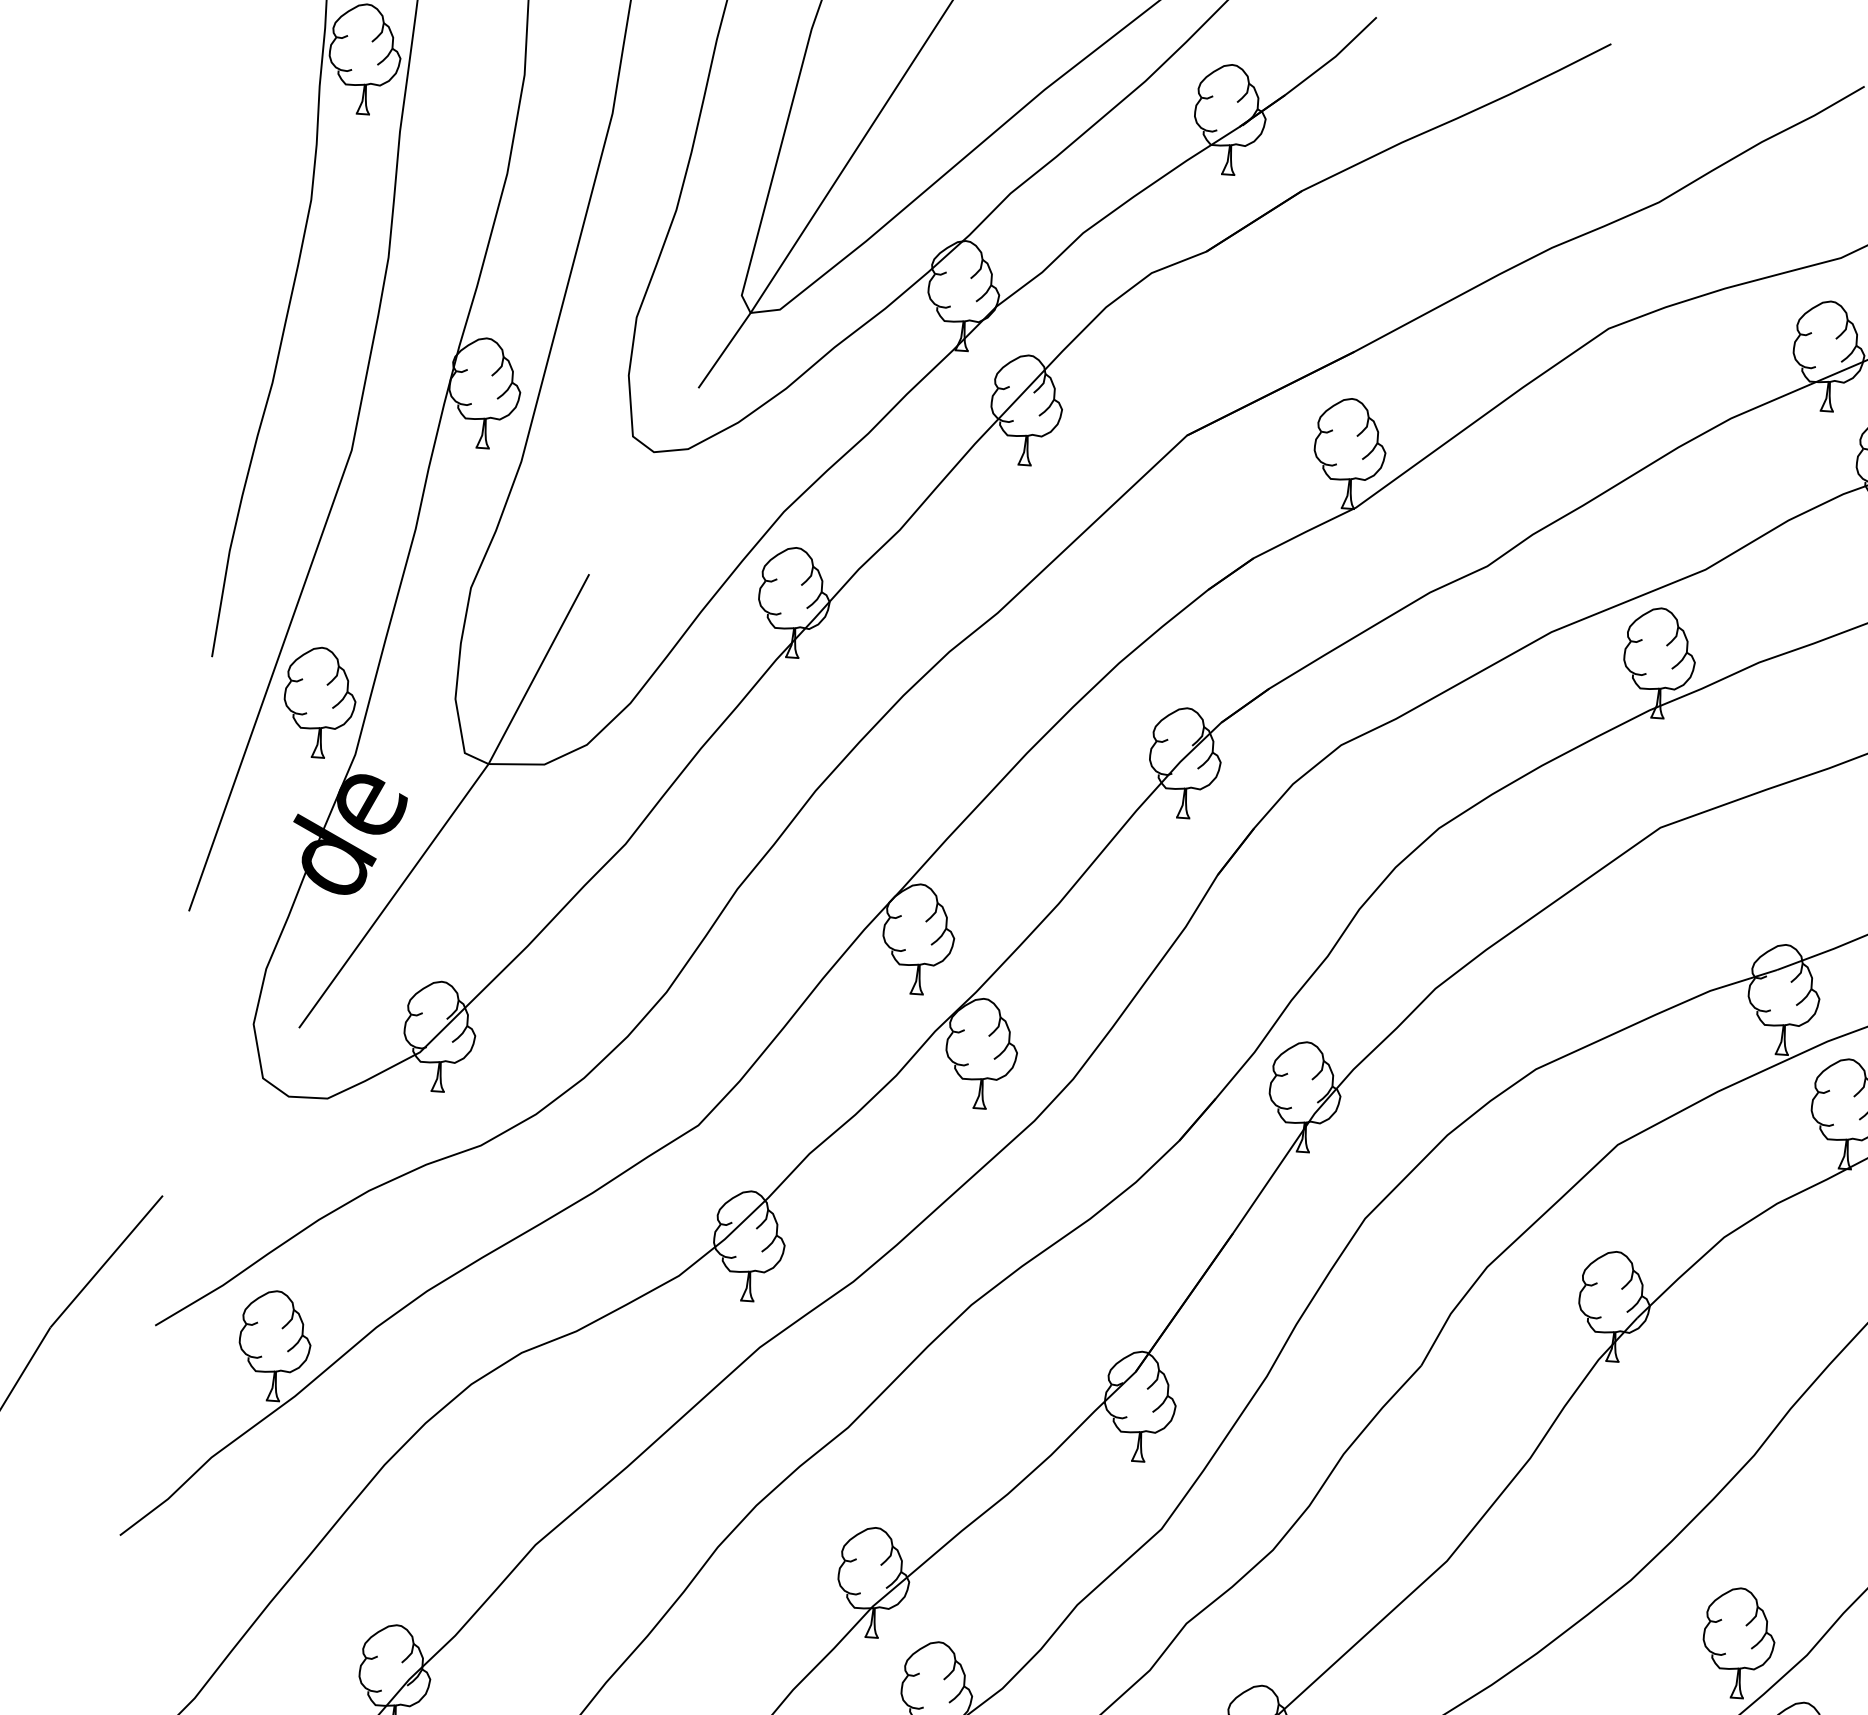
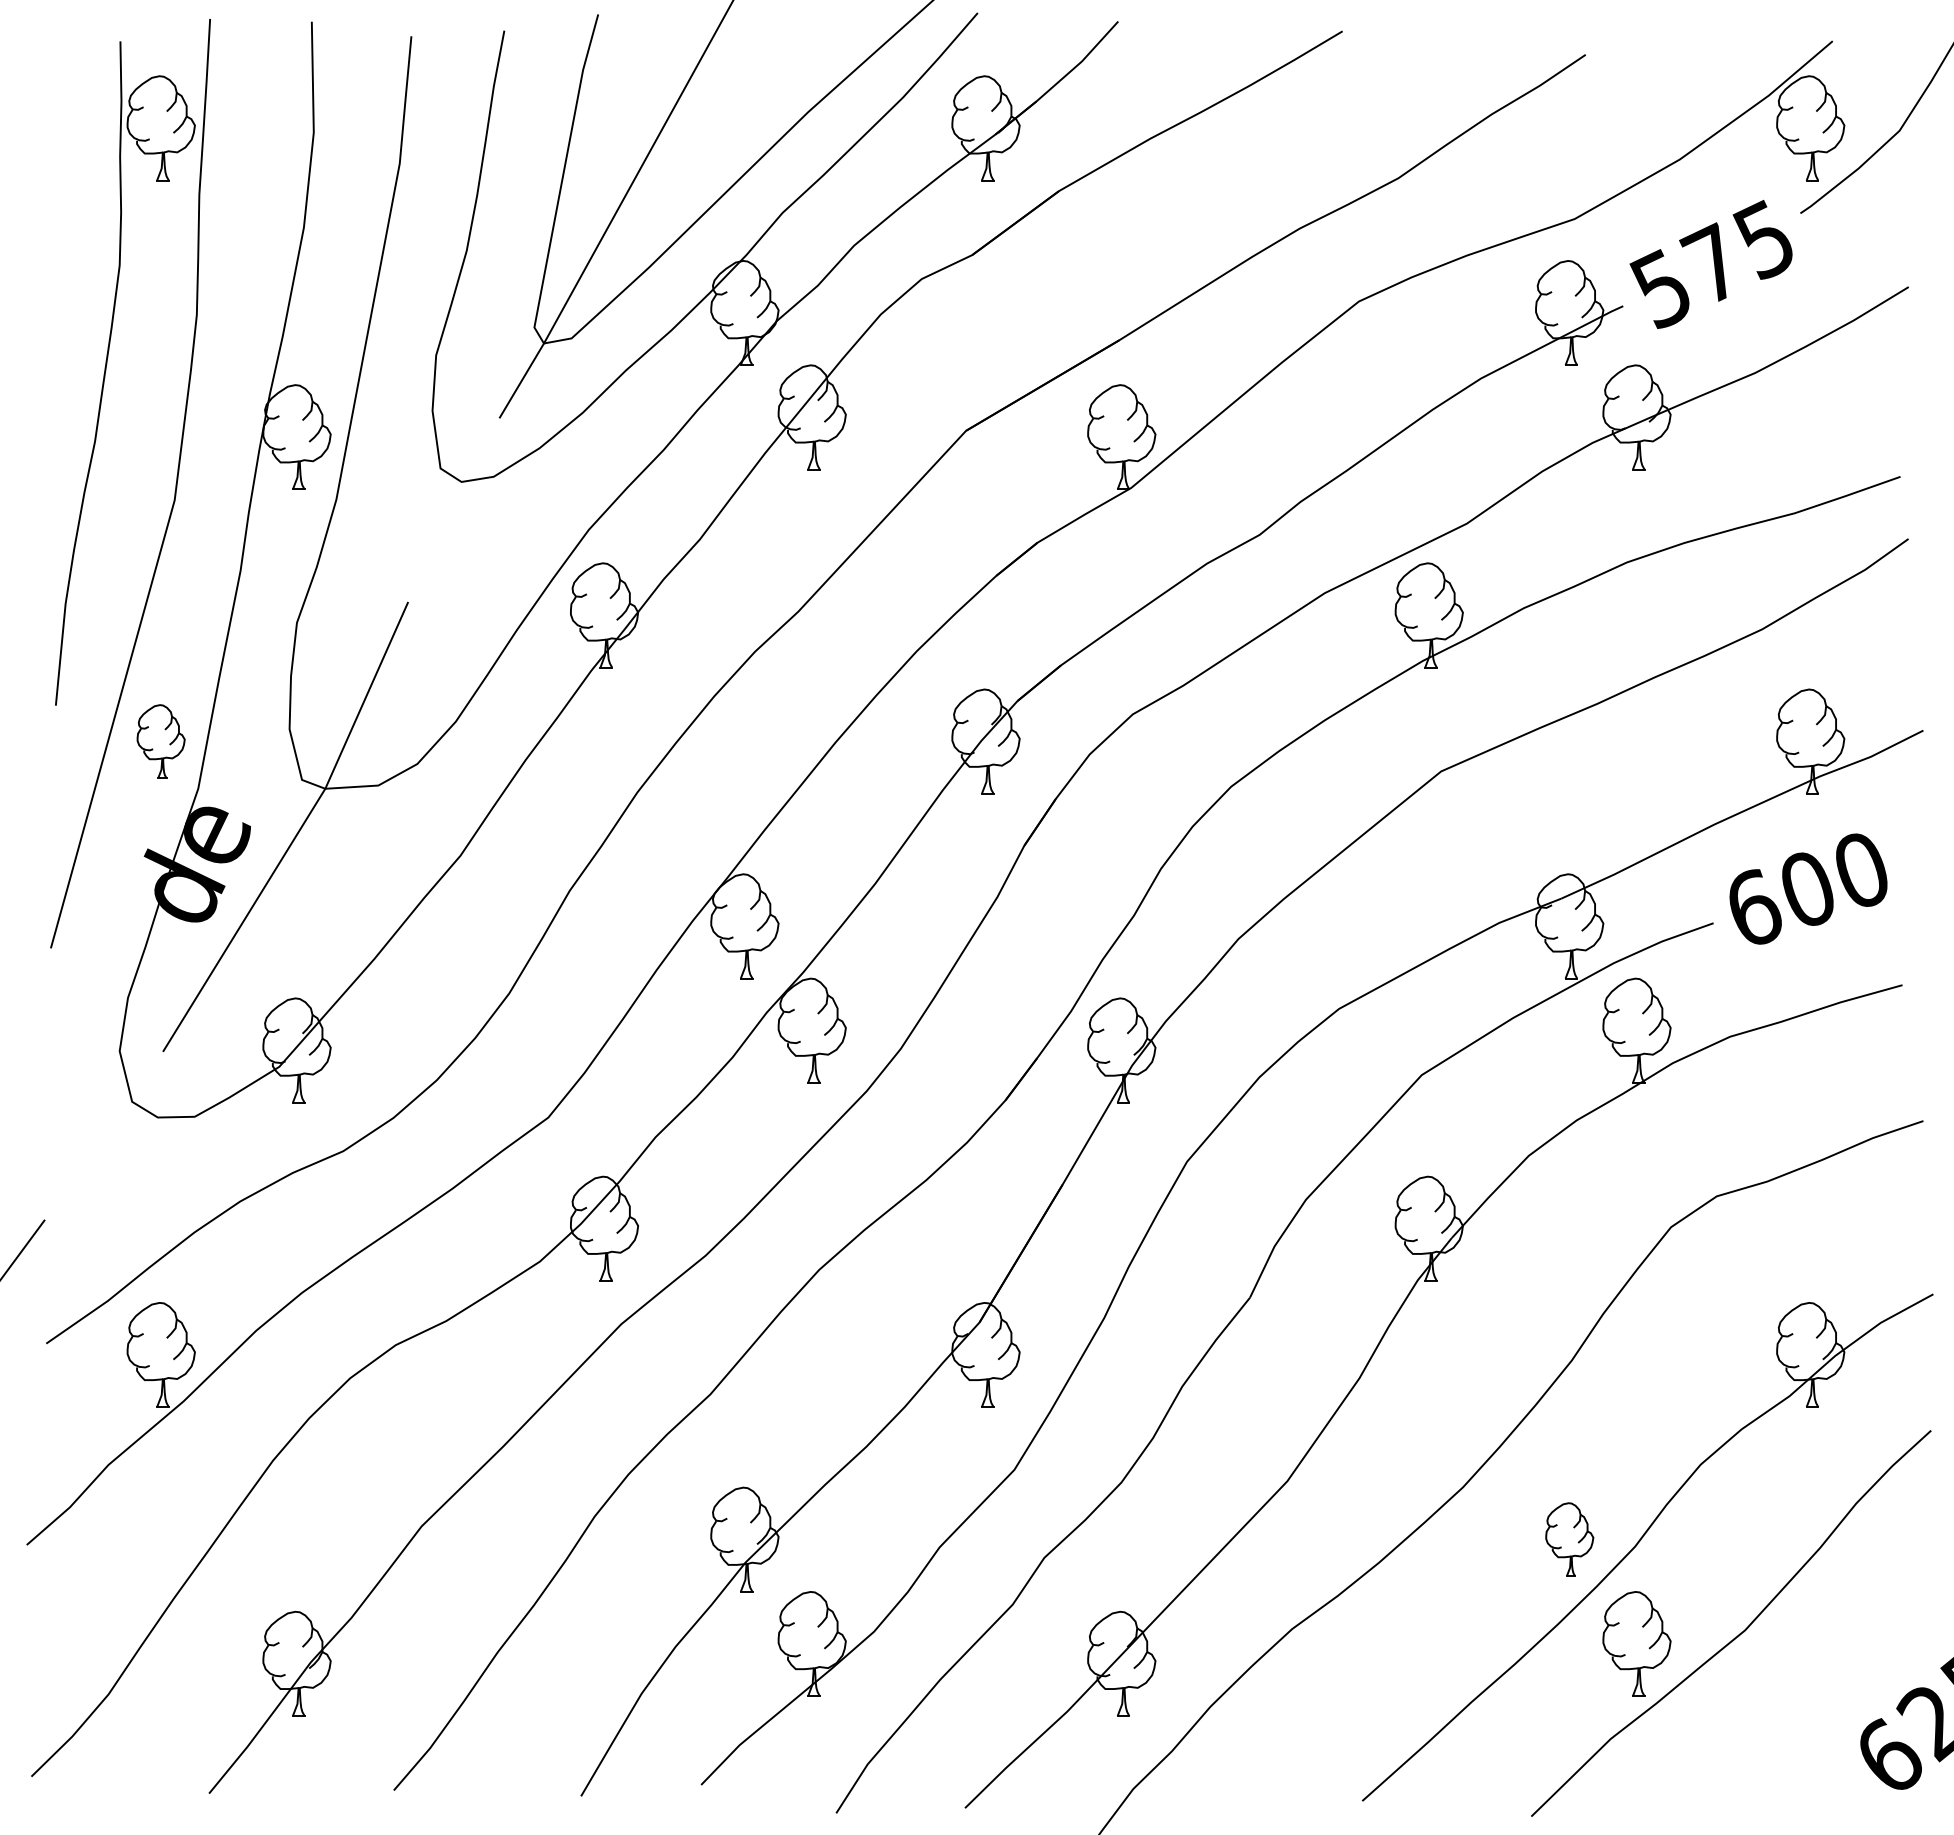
part: (319, 702) -> (160, 741), size x0.7
part: (1738, 1642) -> (1569, 1539), size x0.7

